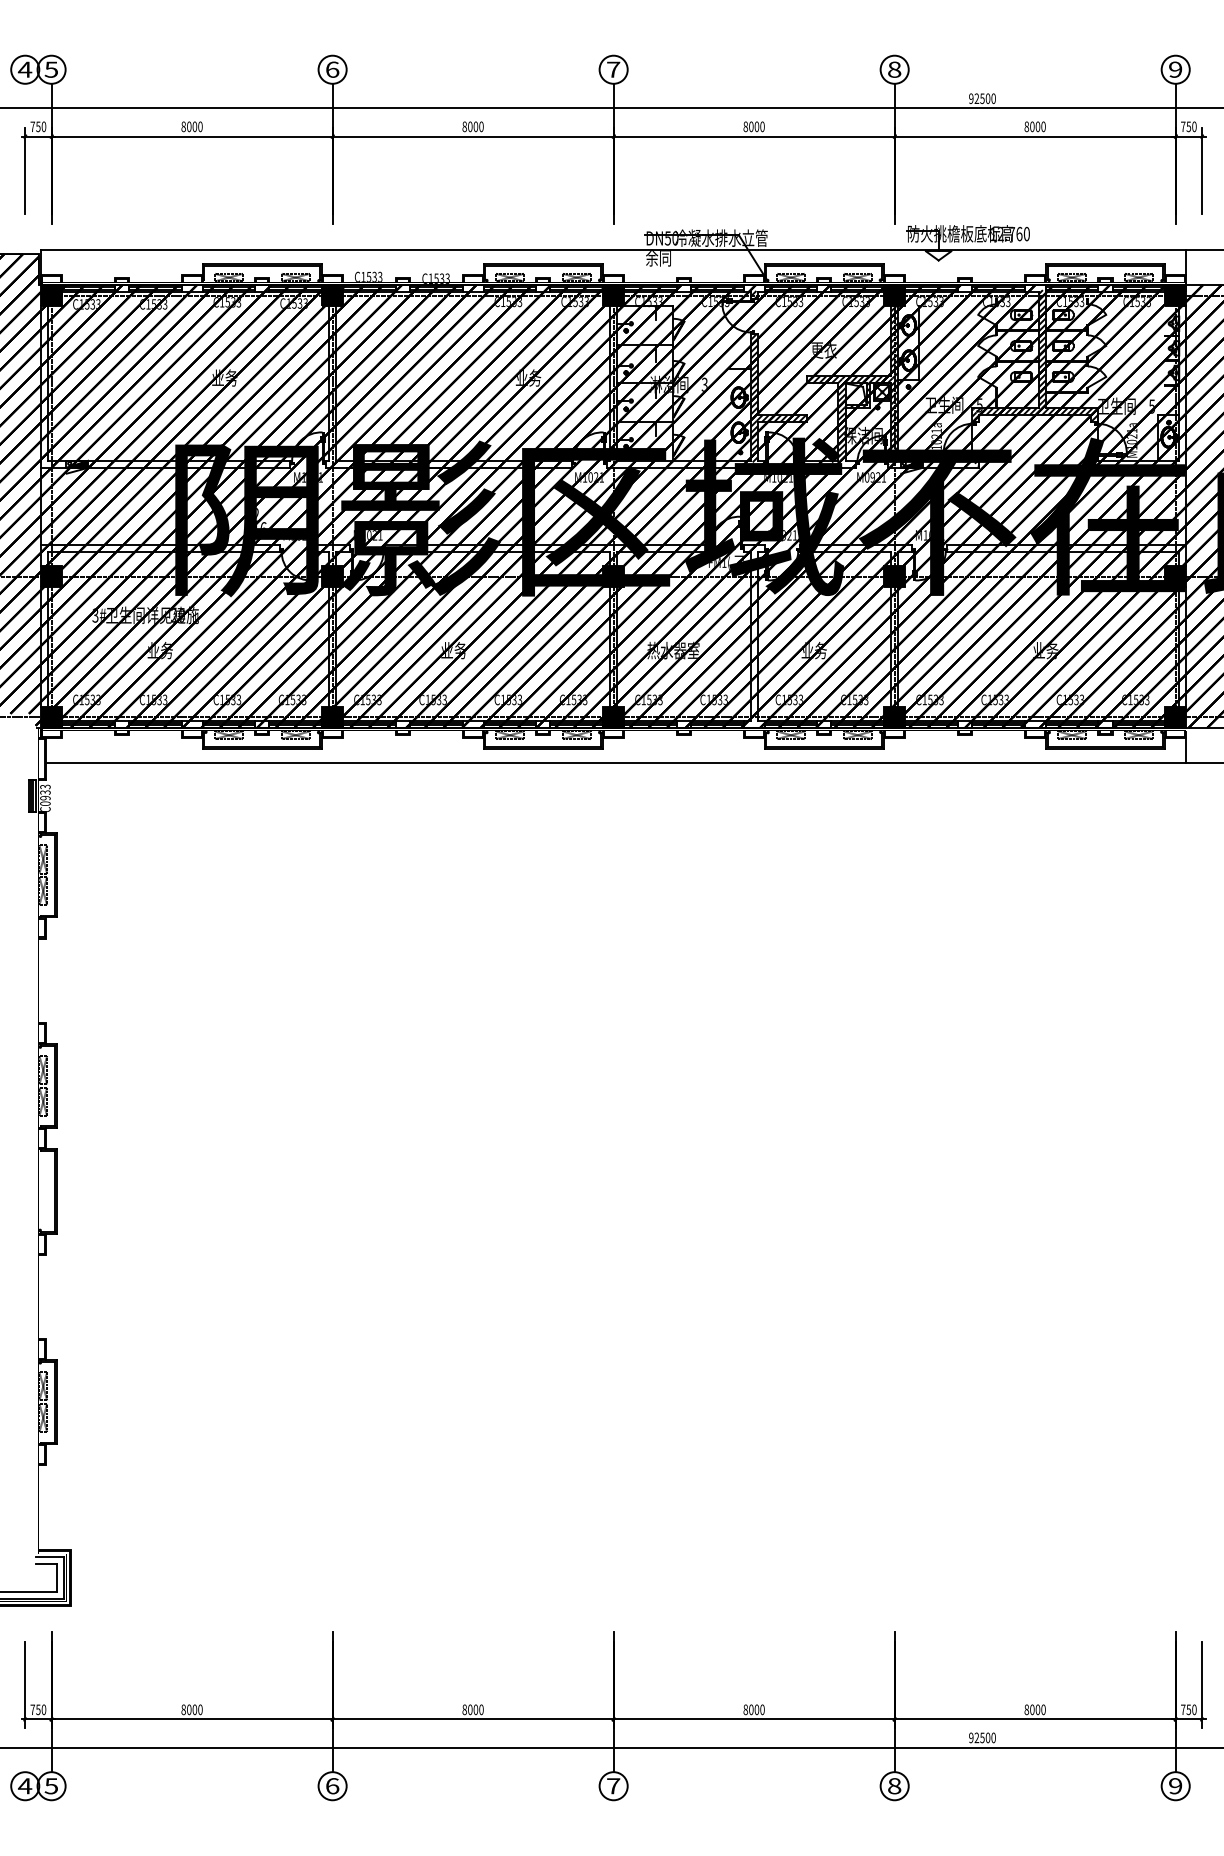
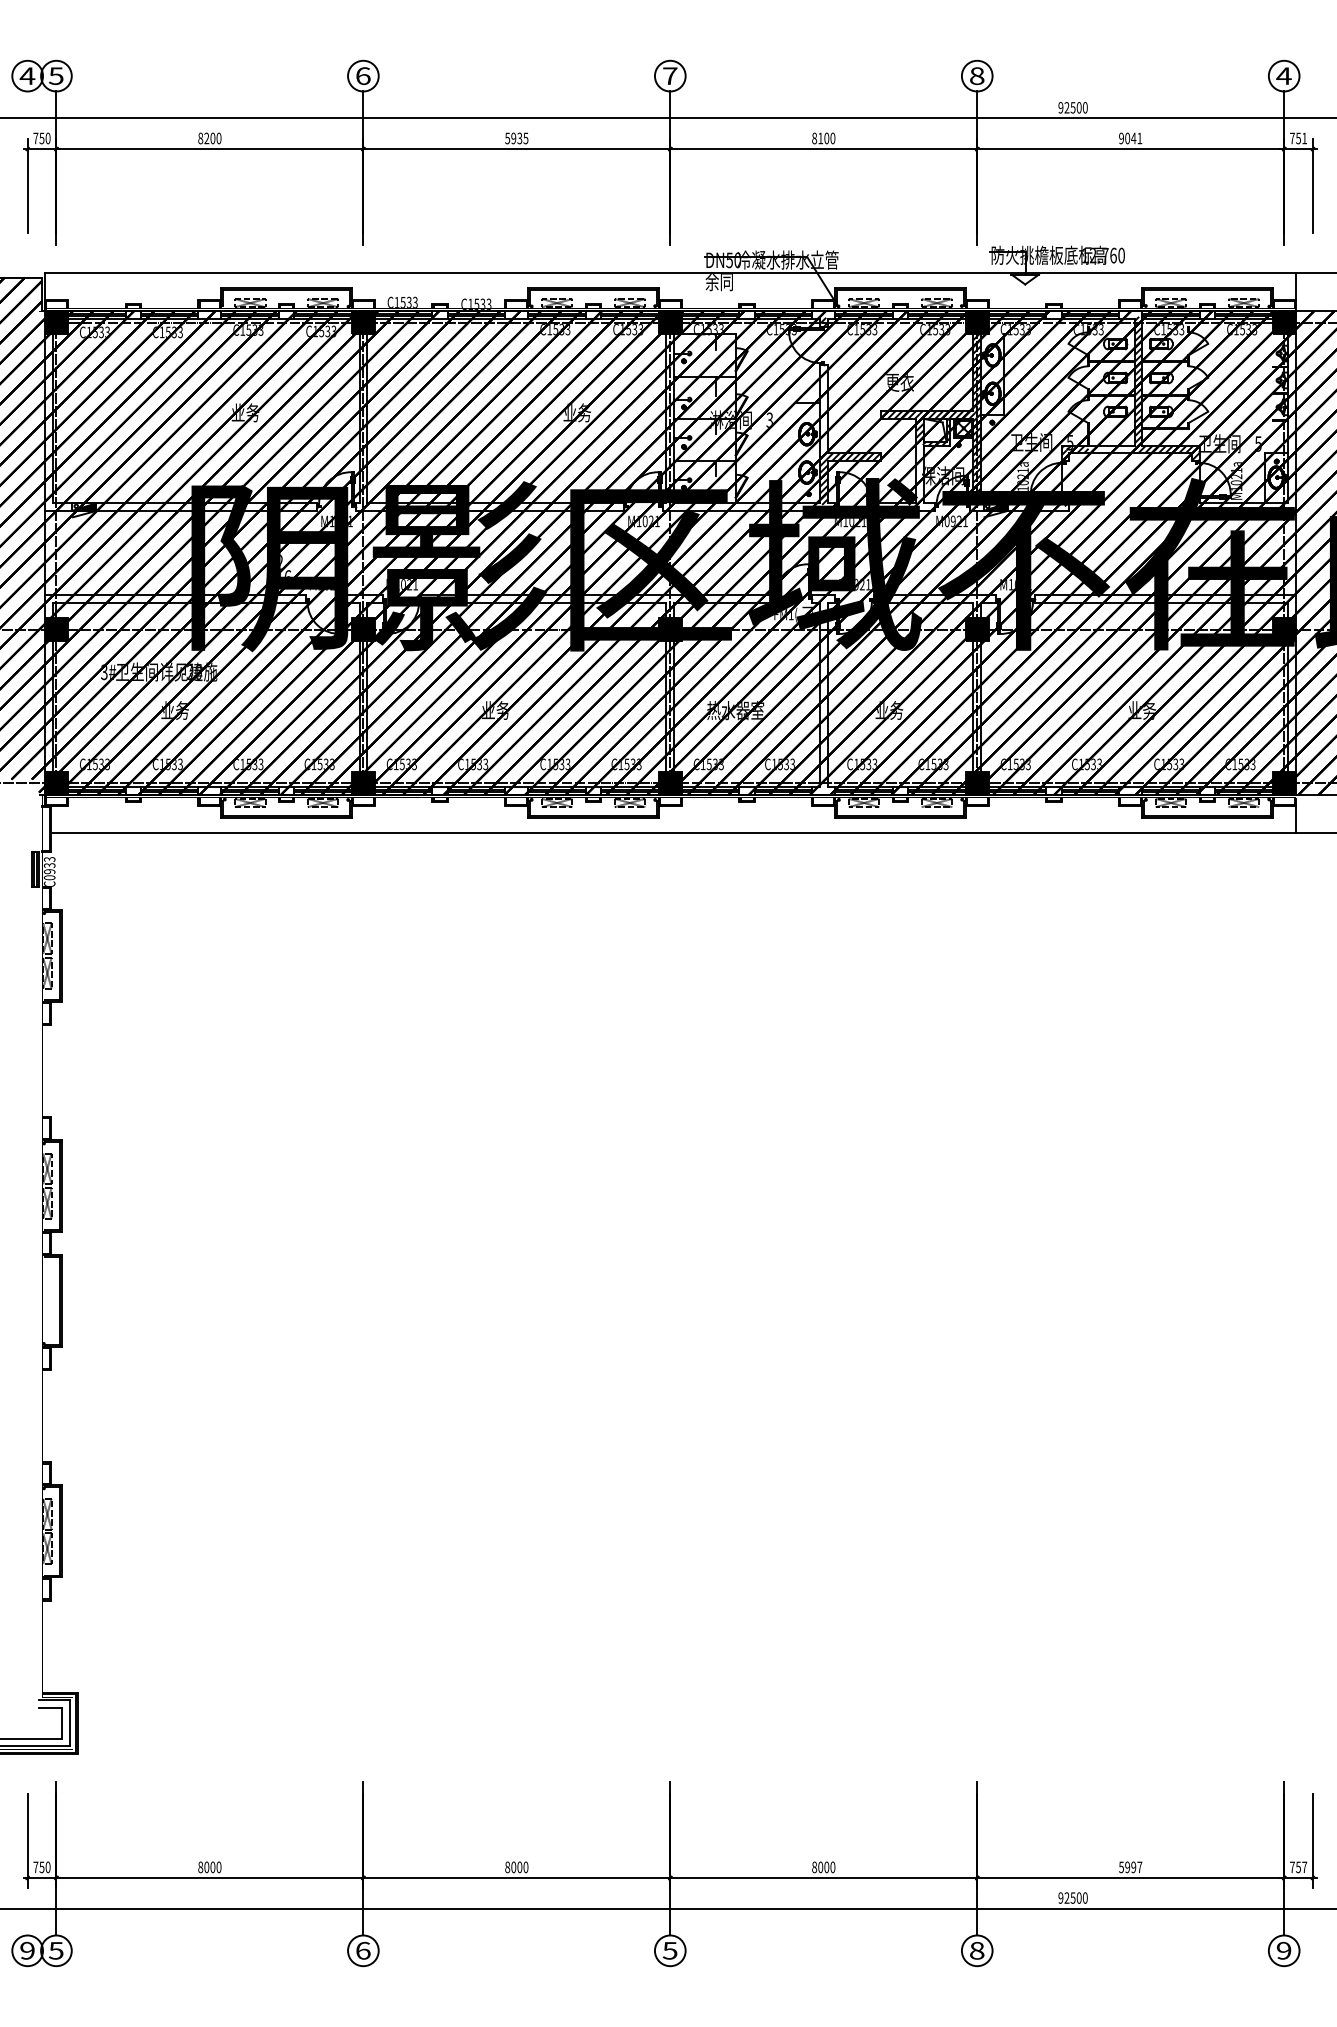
text: (1175, 70) -> (1283, 76), 9 -> 4
text: (188, 126) -> (206, 138), 8000 -> 8200
text: (472, 126) -> (516, 138), 8000 -> 5935
text: (751, 126) -> (820, 138), 8000 -> 8100
text: (1035, 126) -> (1130, 138), 8000 -> 9041
text: (1194, 126) -> (1304, 138), 750 -> 751
hatch: (753, 375) -> (823, 410), removed
hatch: (1019, 411) -> (1113, 449), removed
hatch: (841, 433) -> (919, 473), removed
text: (1035, 1709) -> (1130, 1867), 8000 -> 5997
text: (1194, 1709) -> (1304, 1867), 750 -> 757
text: (25, 1785) -> (27, 1950), 4 -> 9
text: (612, 1785) -> (669, 1950), 7 -> 5

